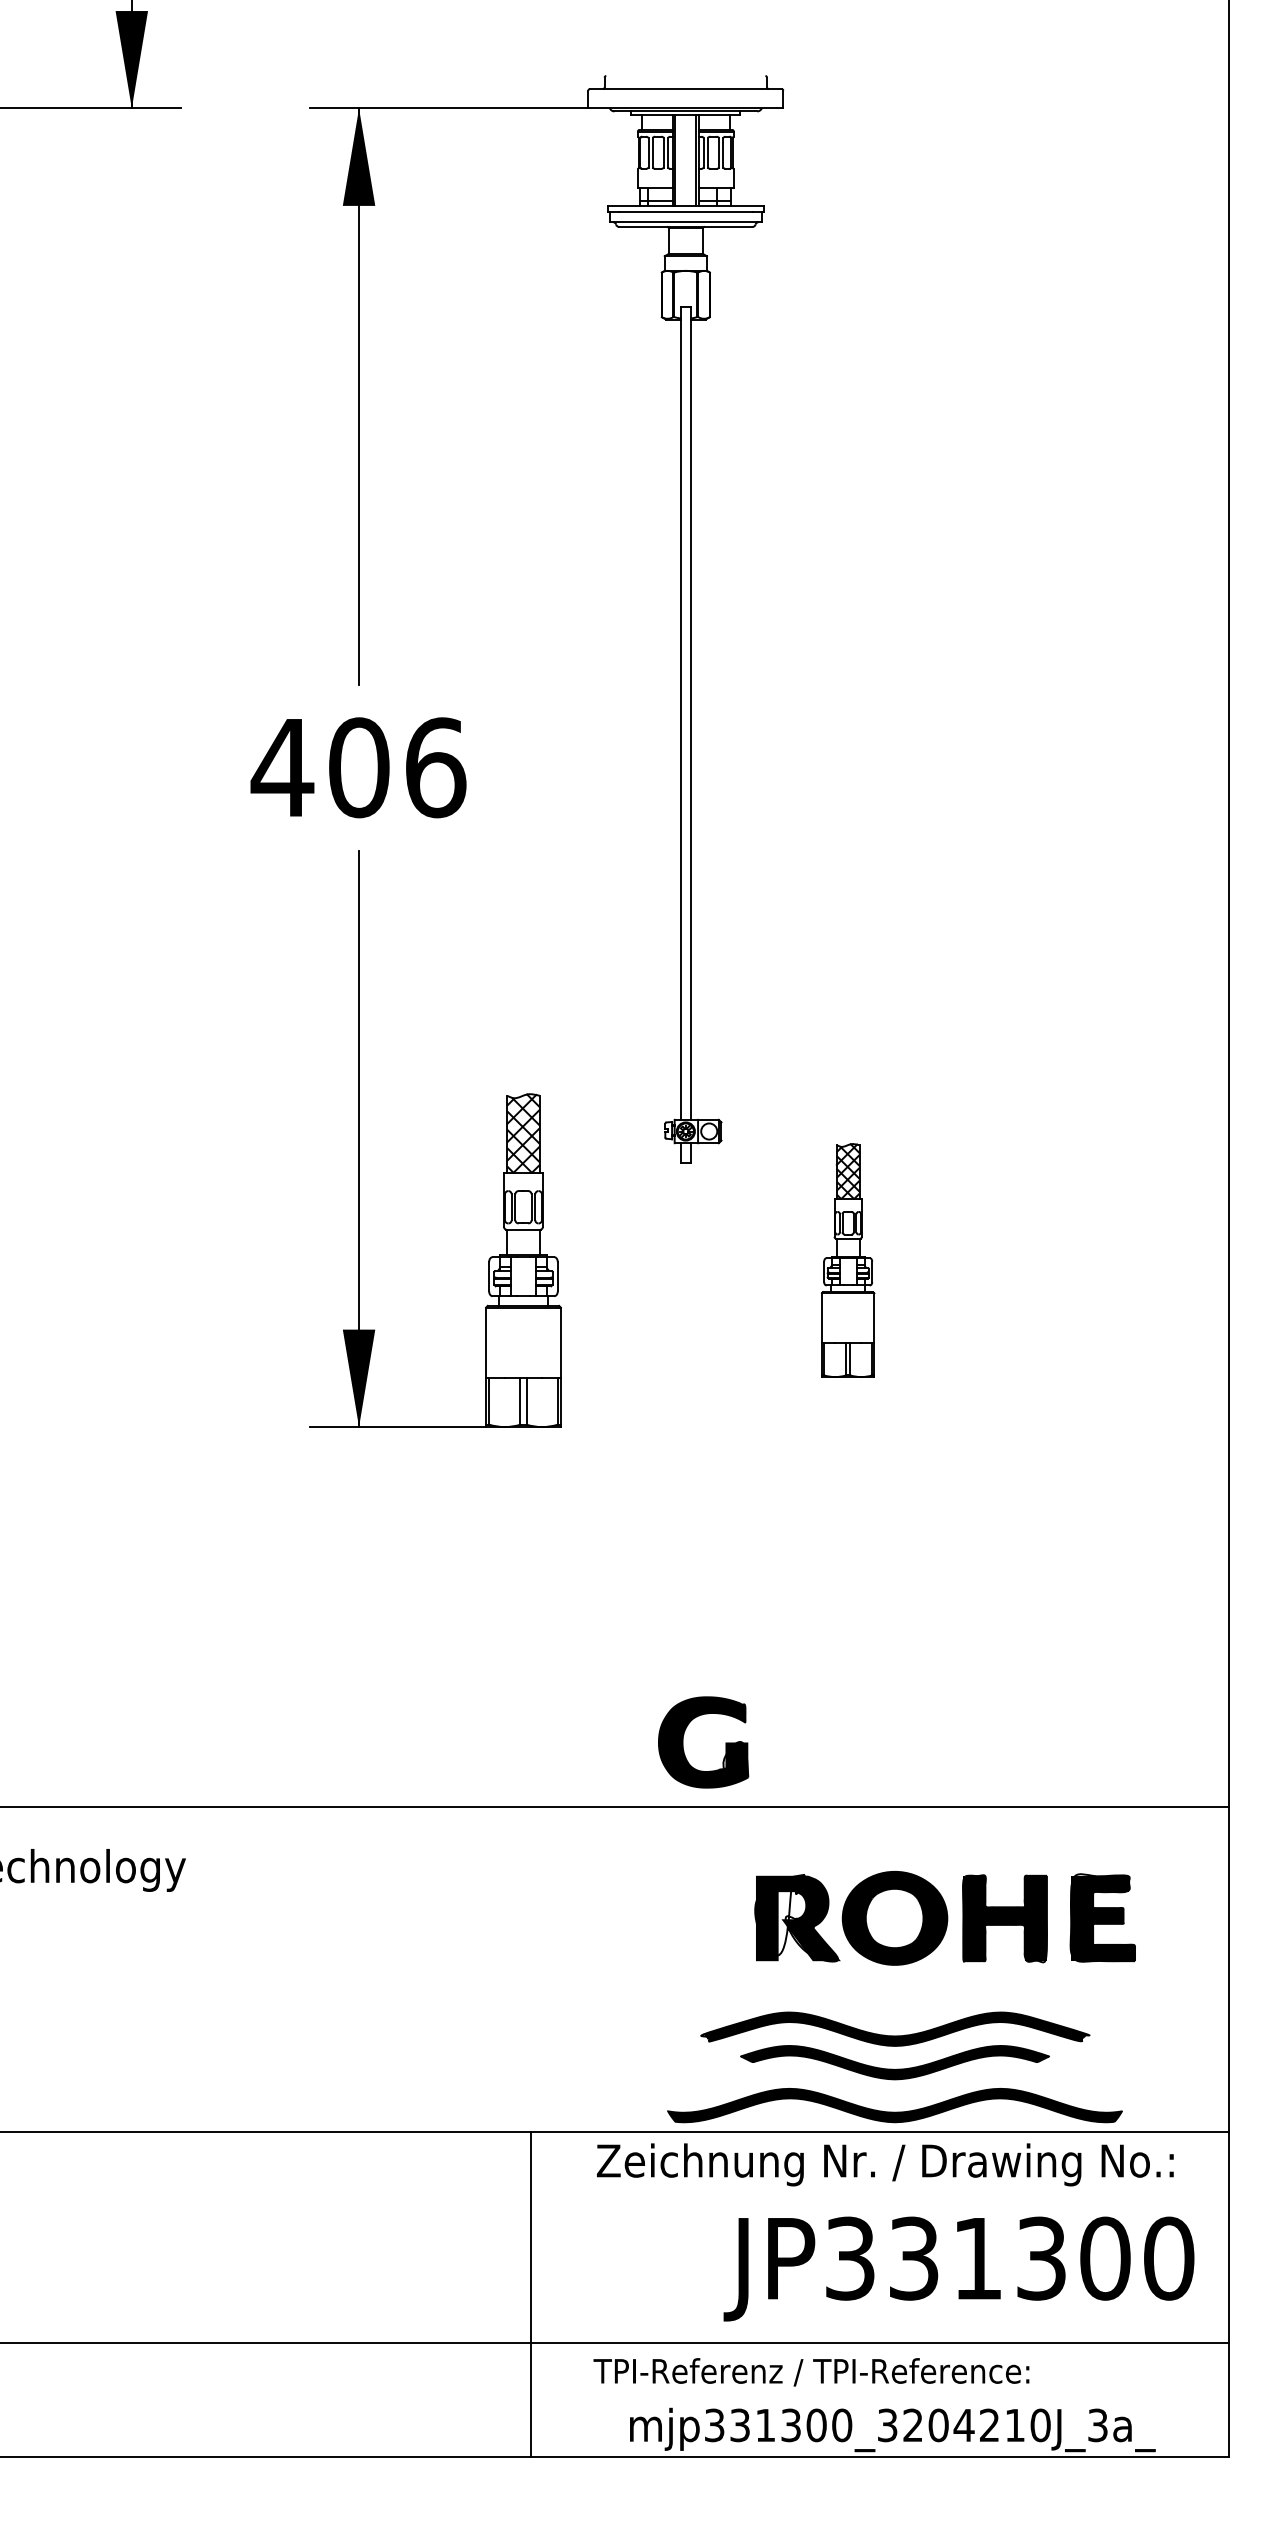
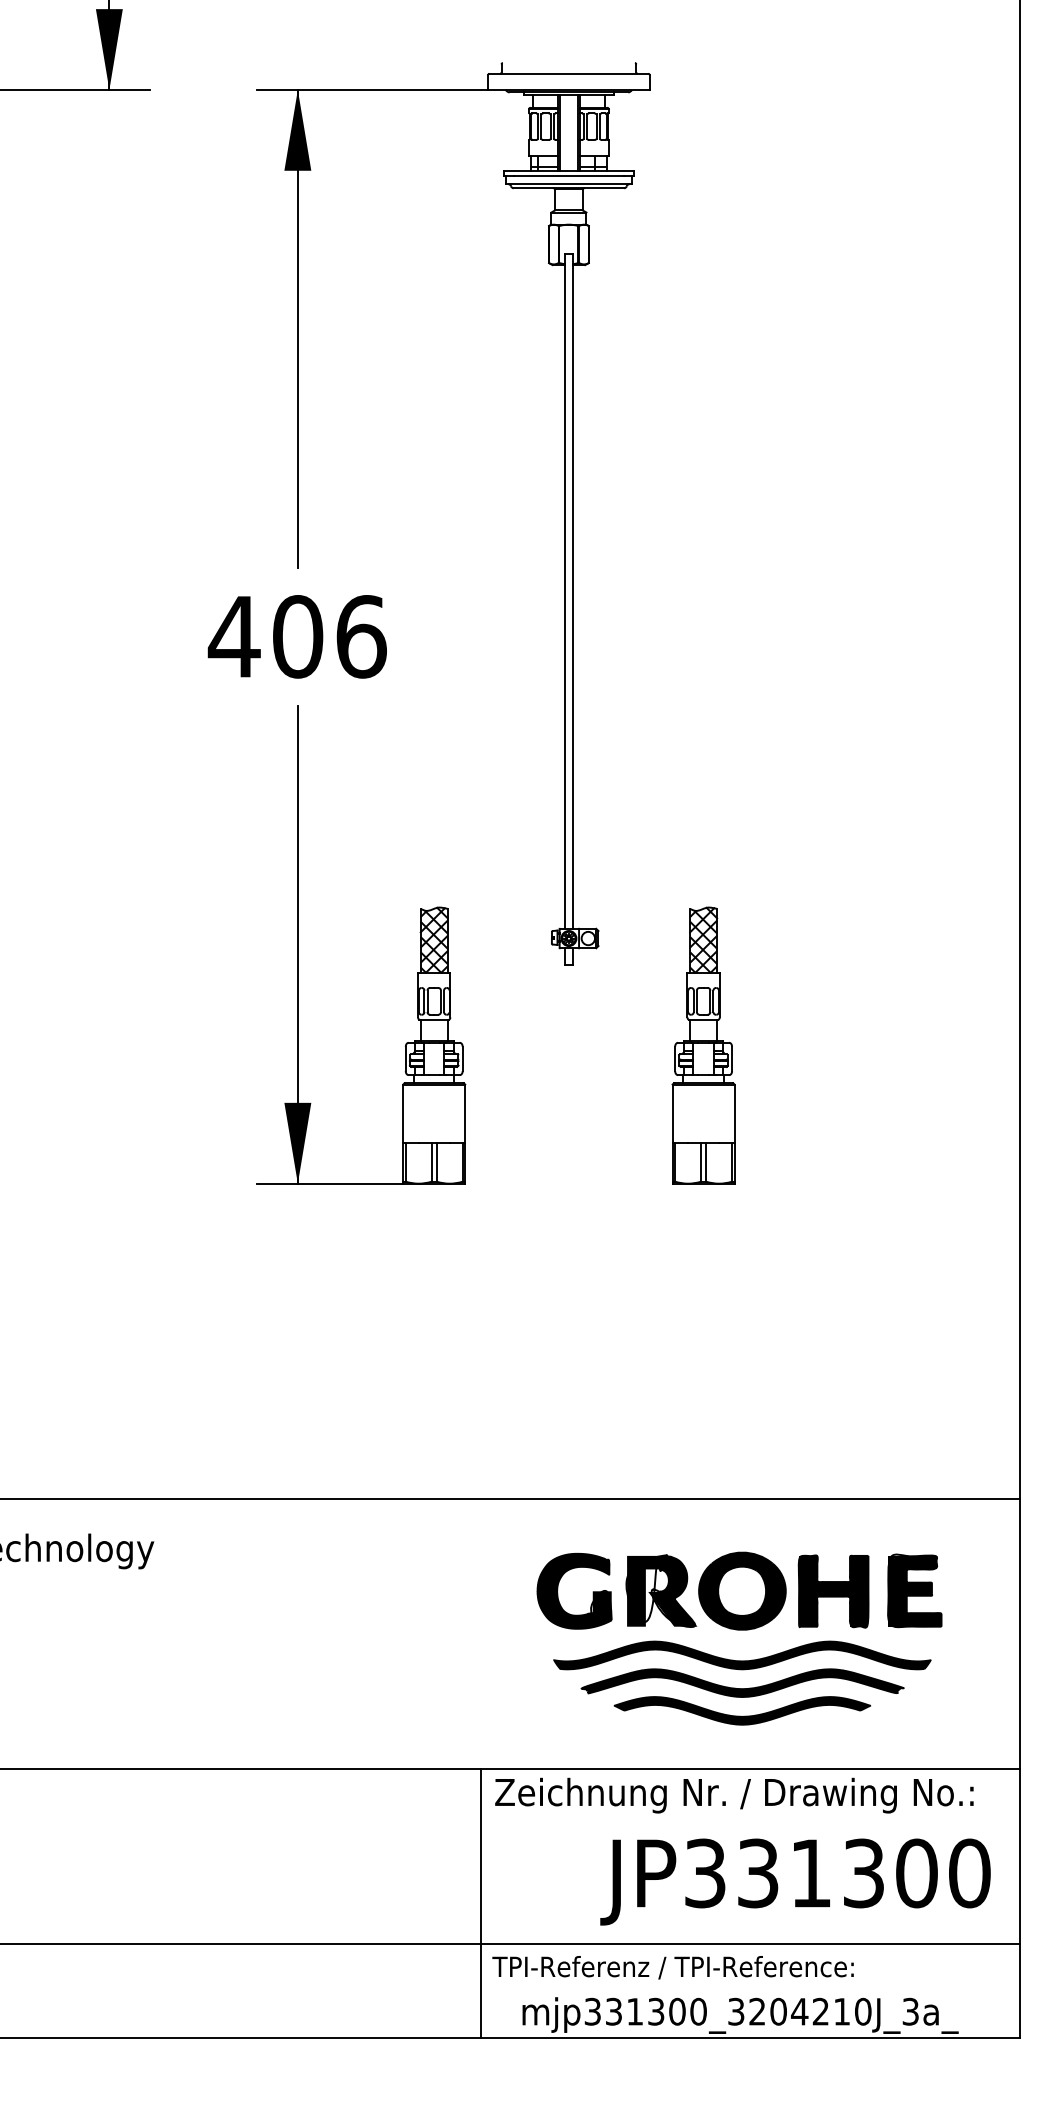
part: (848, 1260) -> (703, 1045), size x1.43
part: (684, 1741) -> (558, 1590), moved
part: (895, 2105) -> (742, 1655), moved
line: (531, 2293) -> (480, 1902), moved

